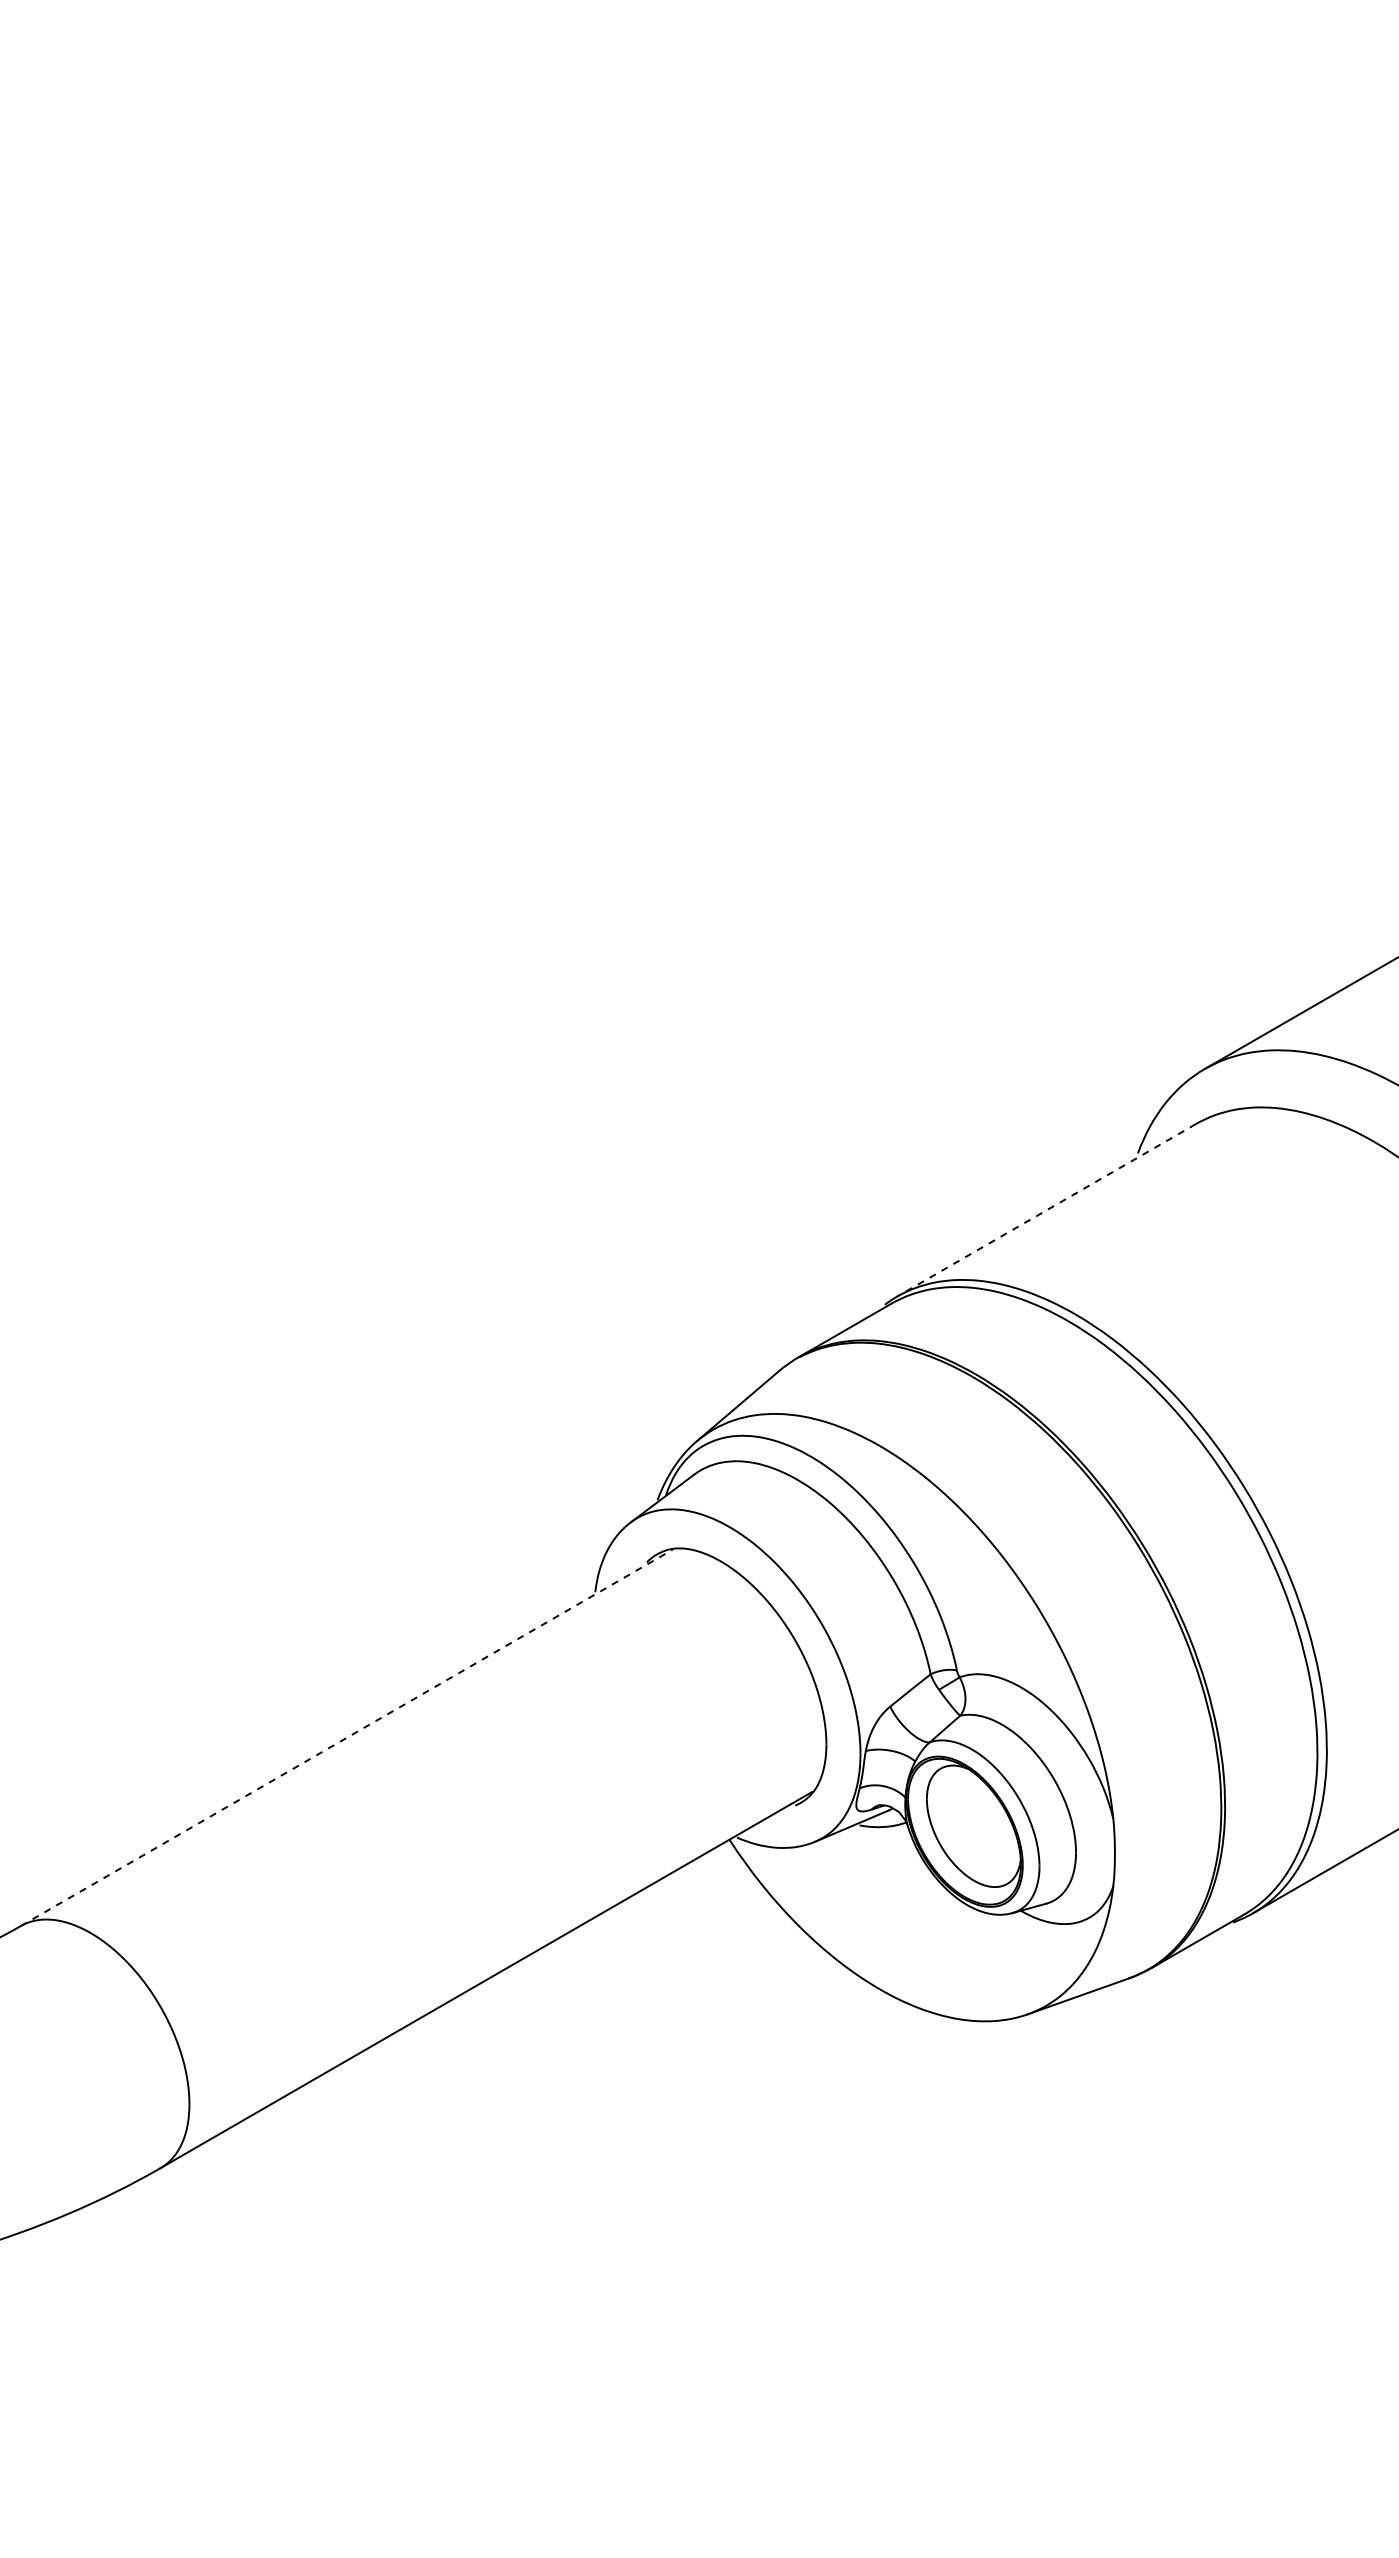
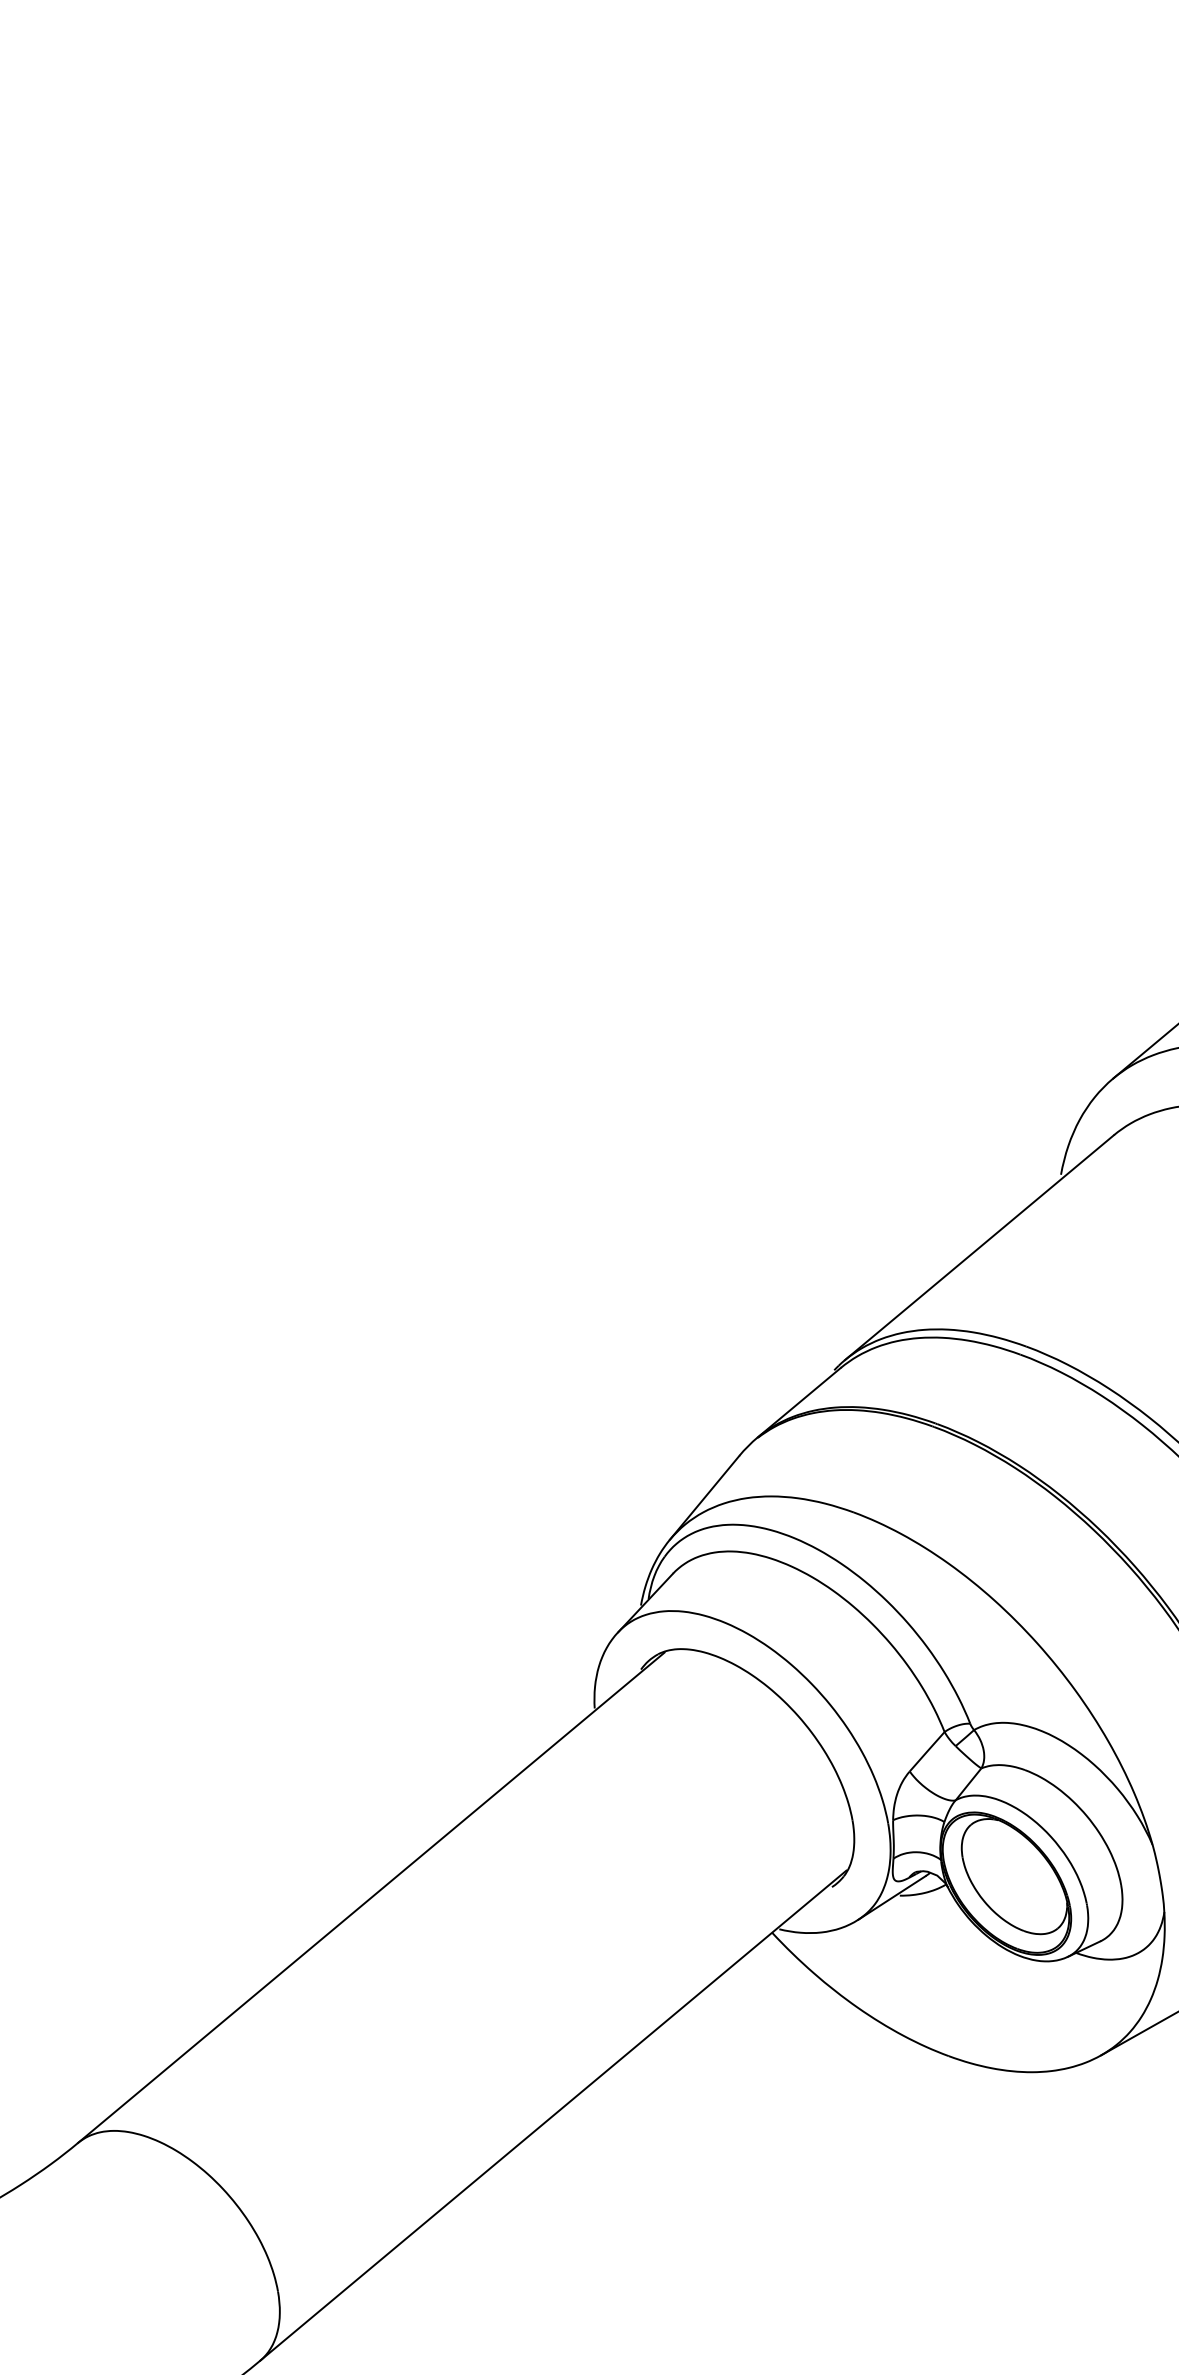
line: (1046, 1210) -> (979, 1247), dashed -> solid
line: (347, 1737) -> (372, 1897), dashed -> solid

